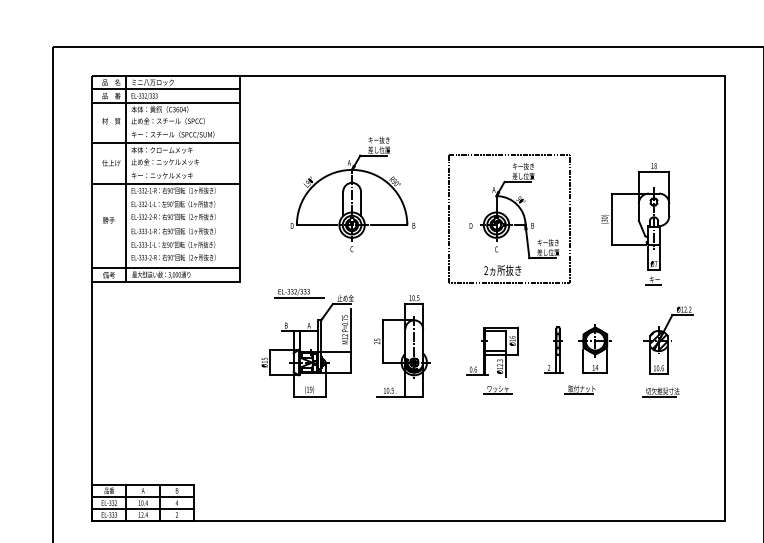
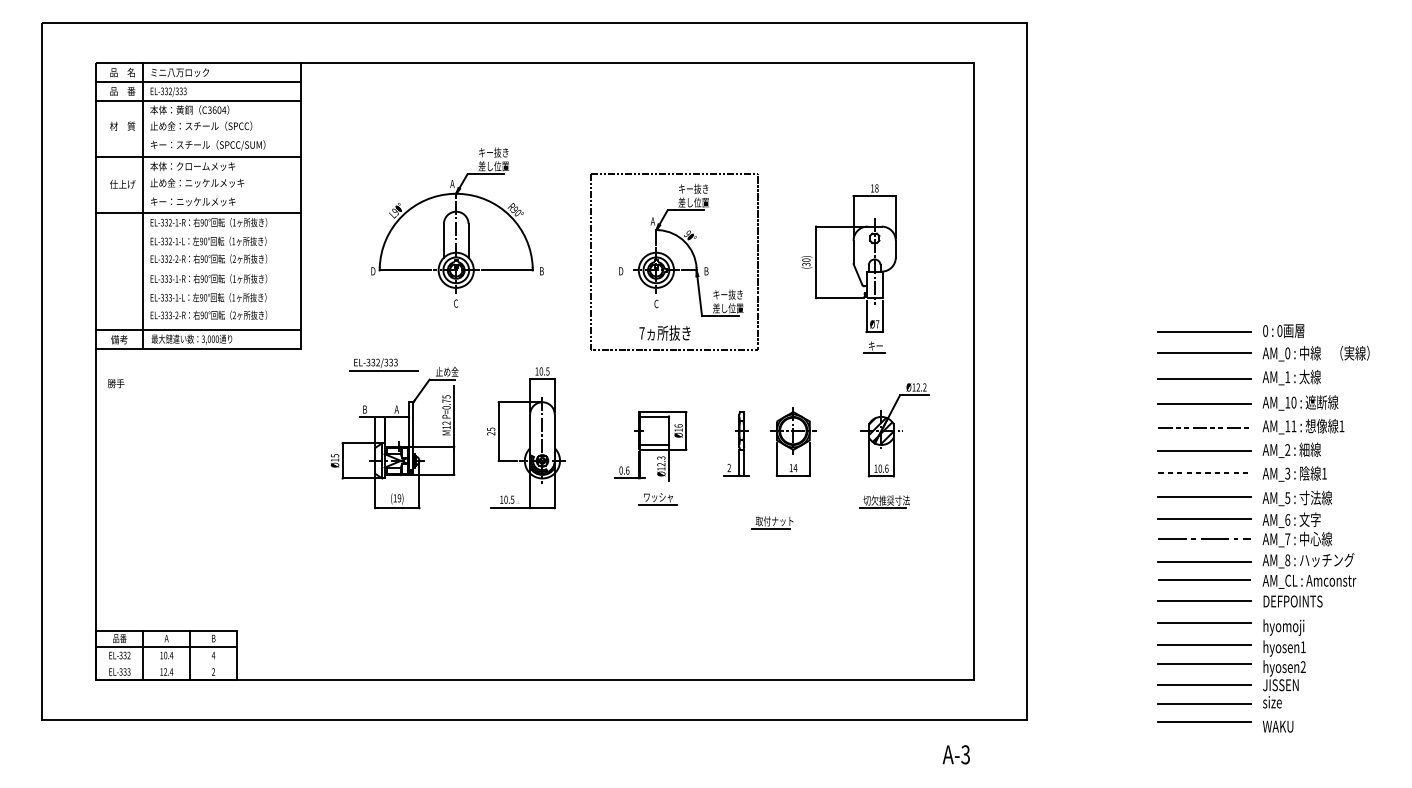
text: (108, 220) -> (115, 383), moved
text: (485, 270) -> (641, 333), 2 -> 7
part: (580, 389) -> (772, 522), moved
line: (143, 508) -> (166, 663), removed

